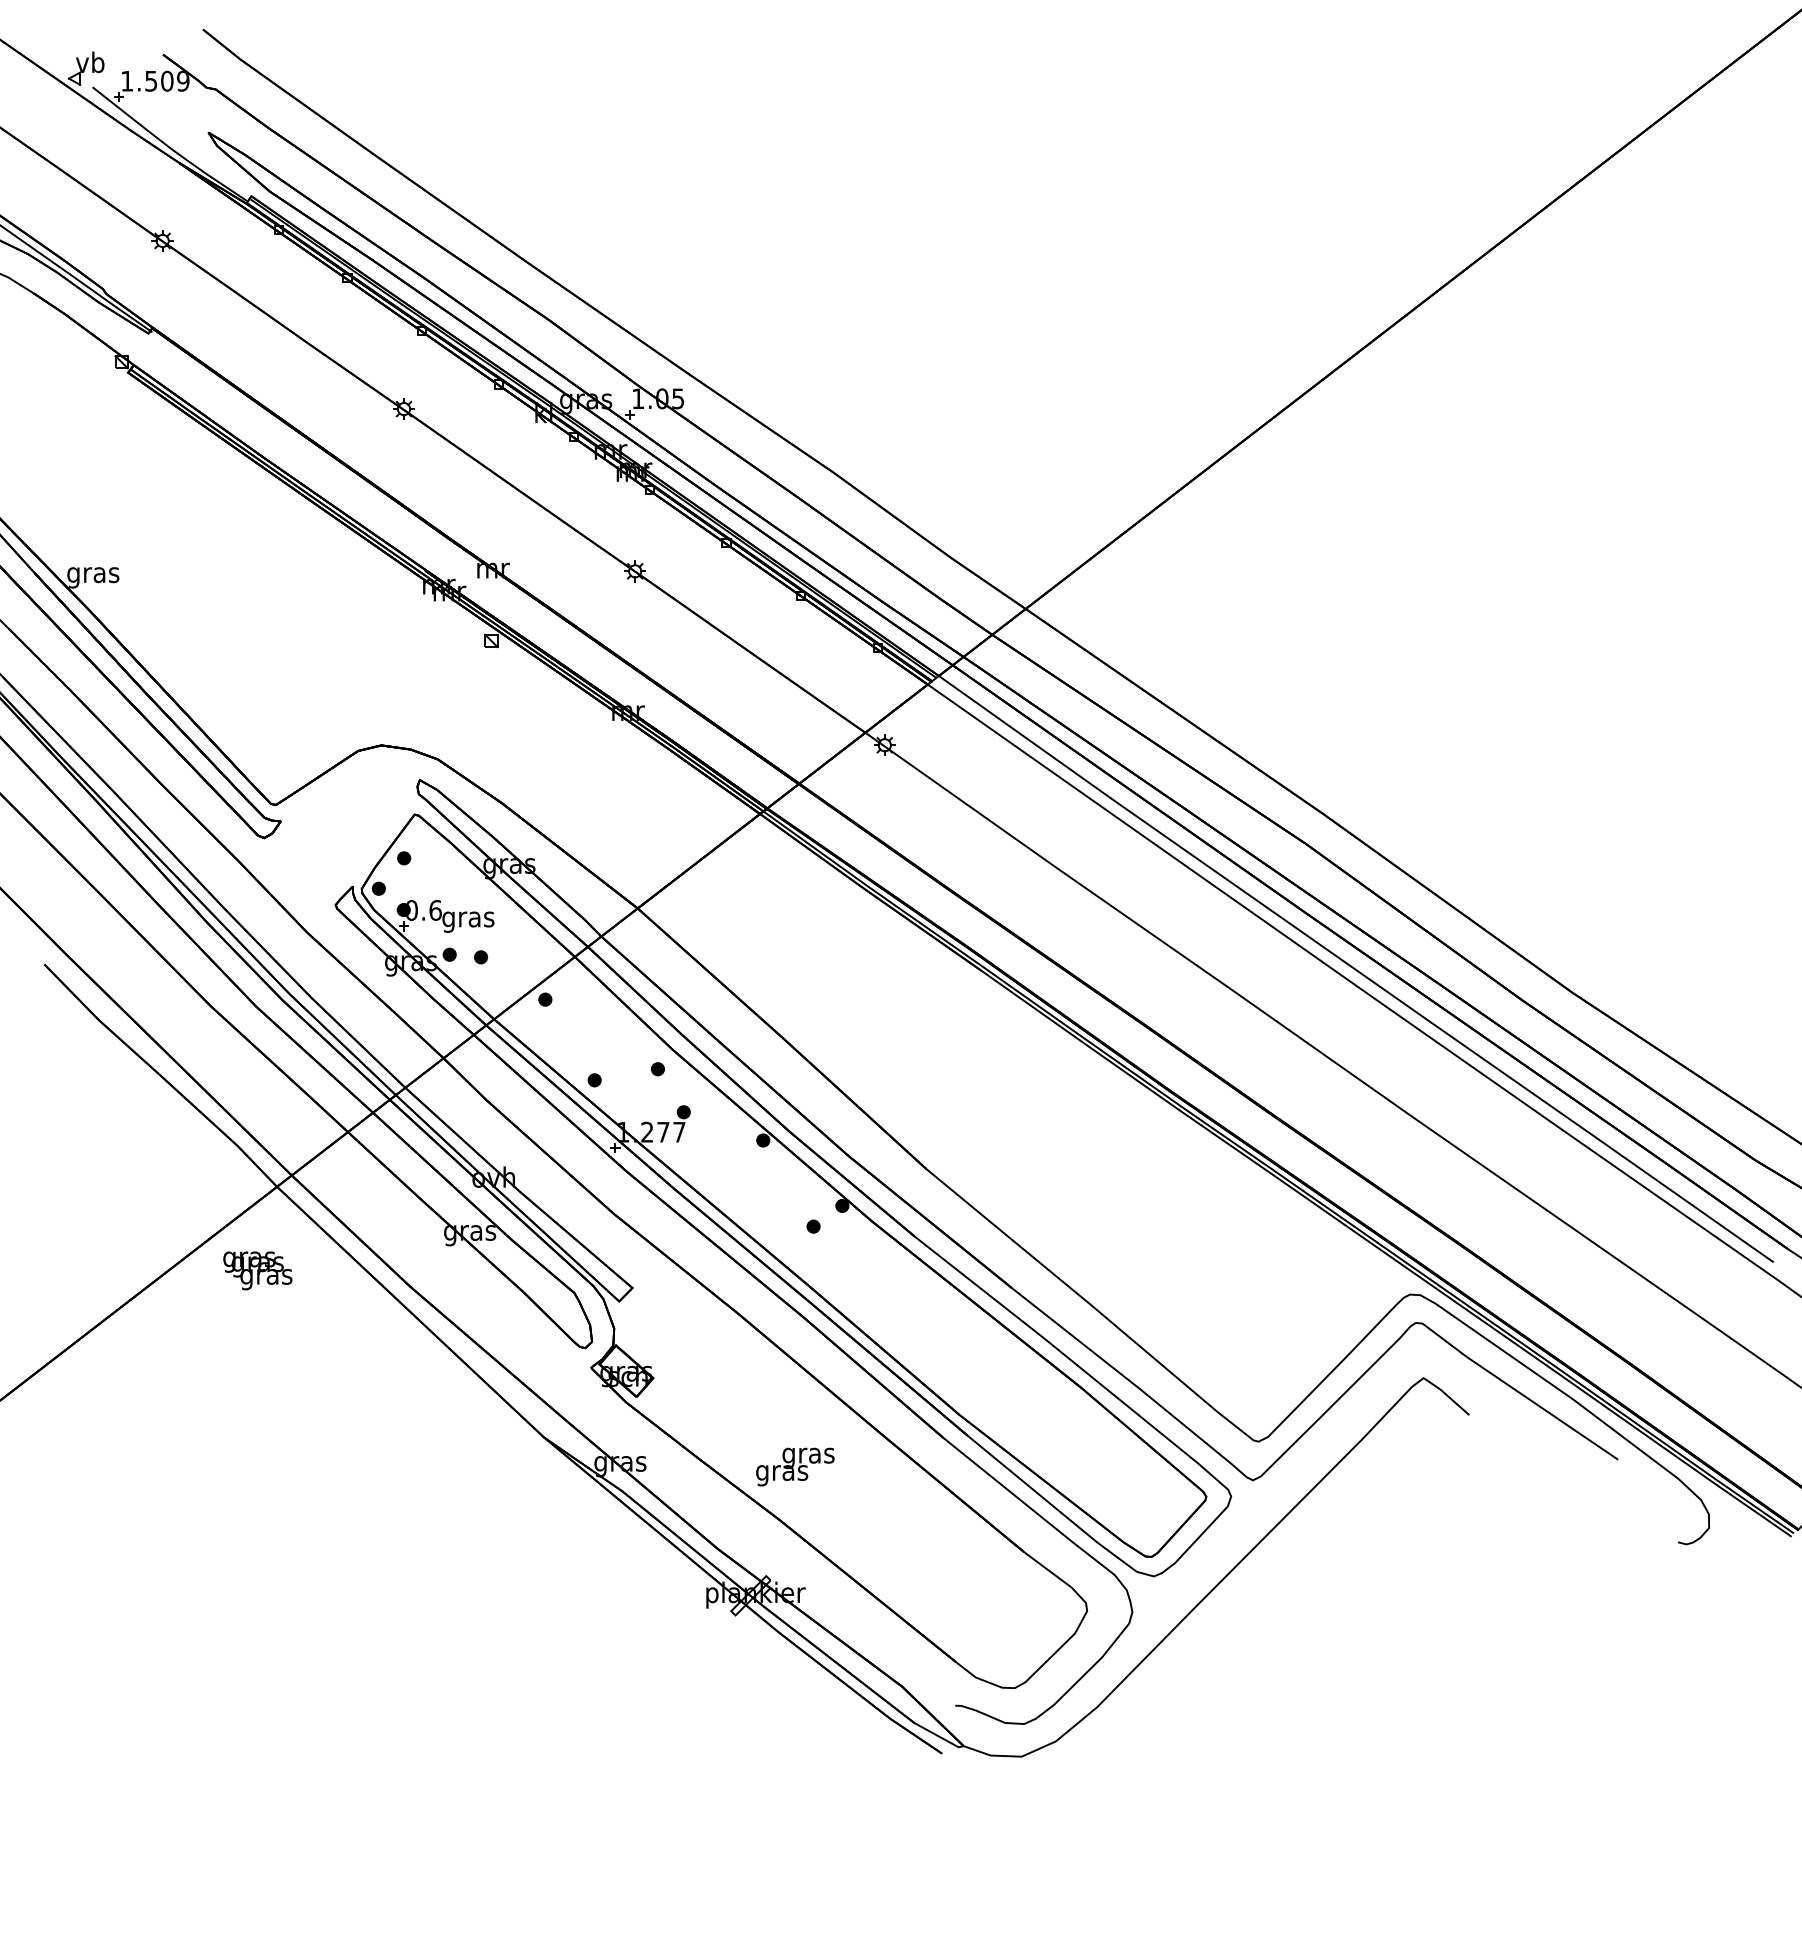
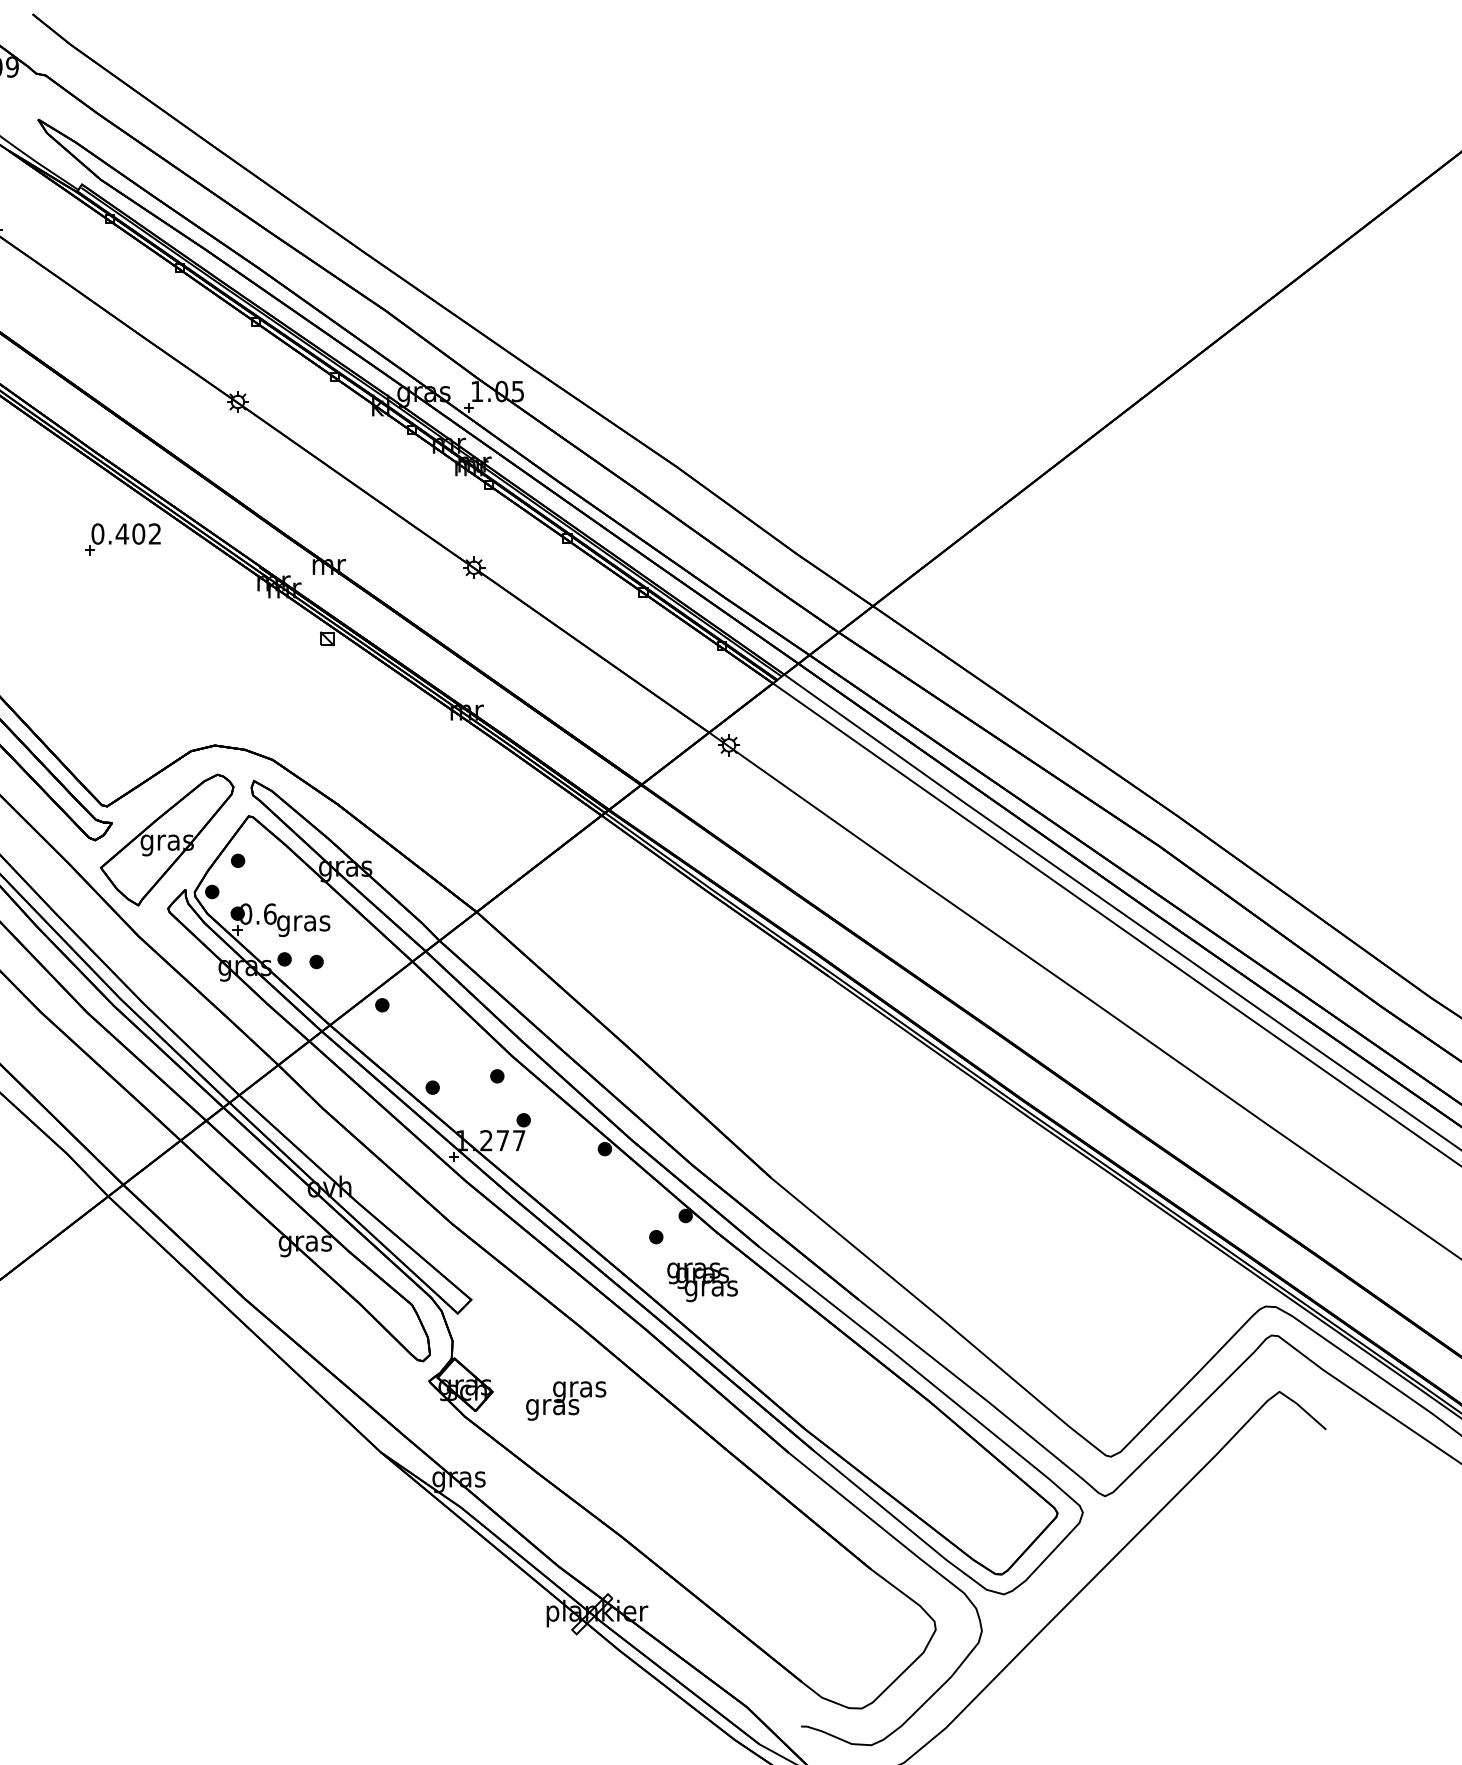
part: (291, 542) -> (123, 538), added
part: (334, 837) -> (166, 839), added
text: (257, 1270) -> (702, 1281), moved
text: (795, 1466) -> (566, 1400), moved

